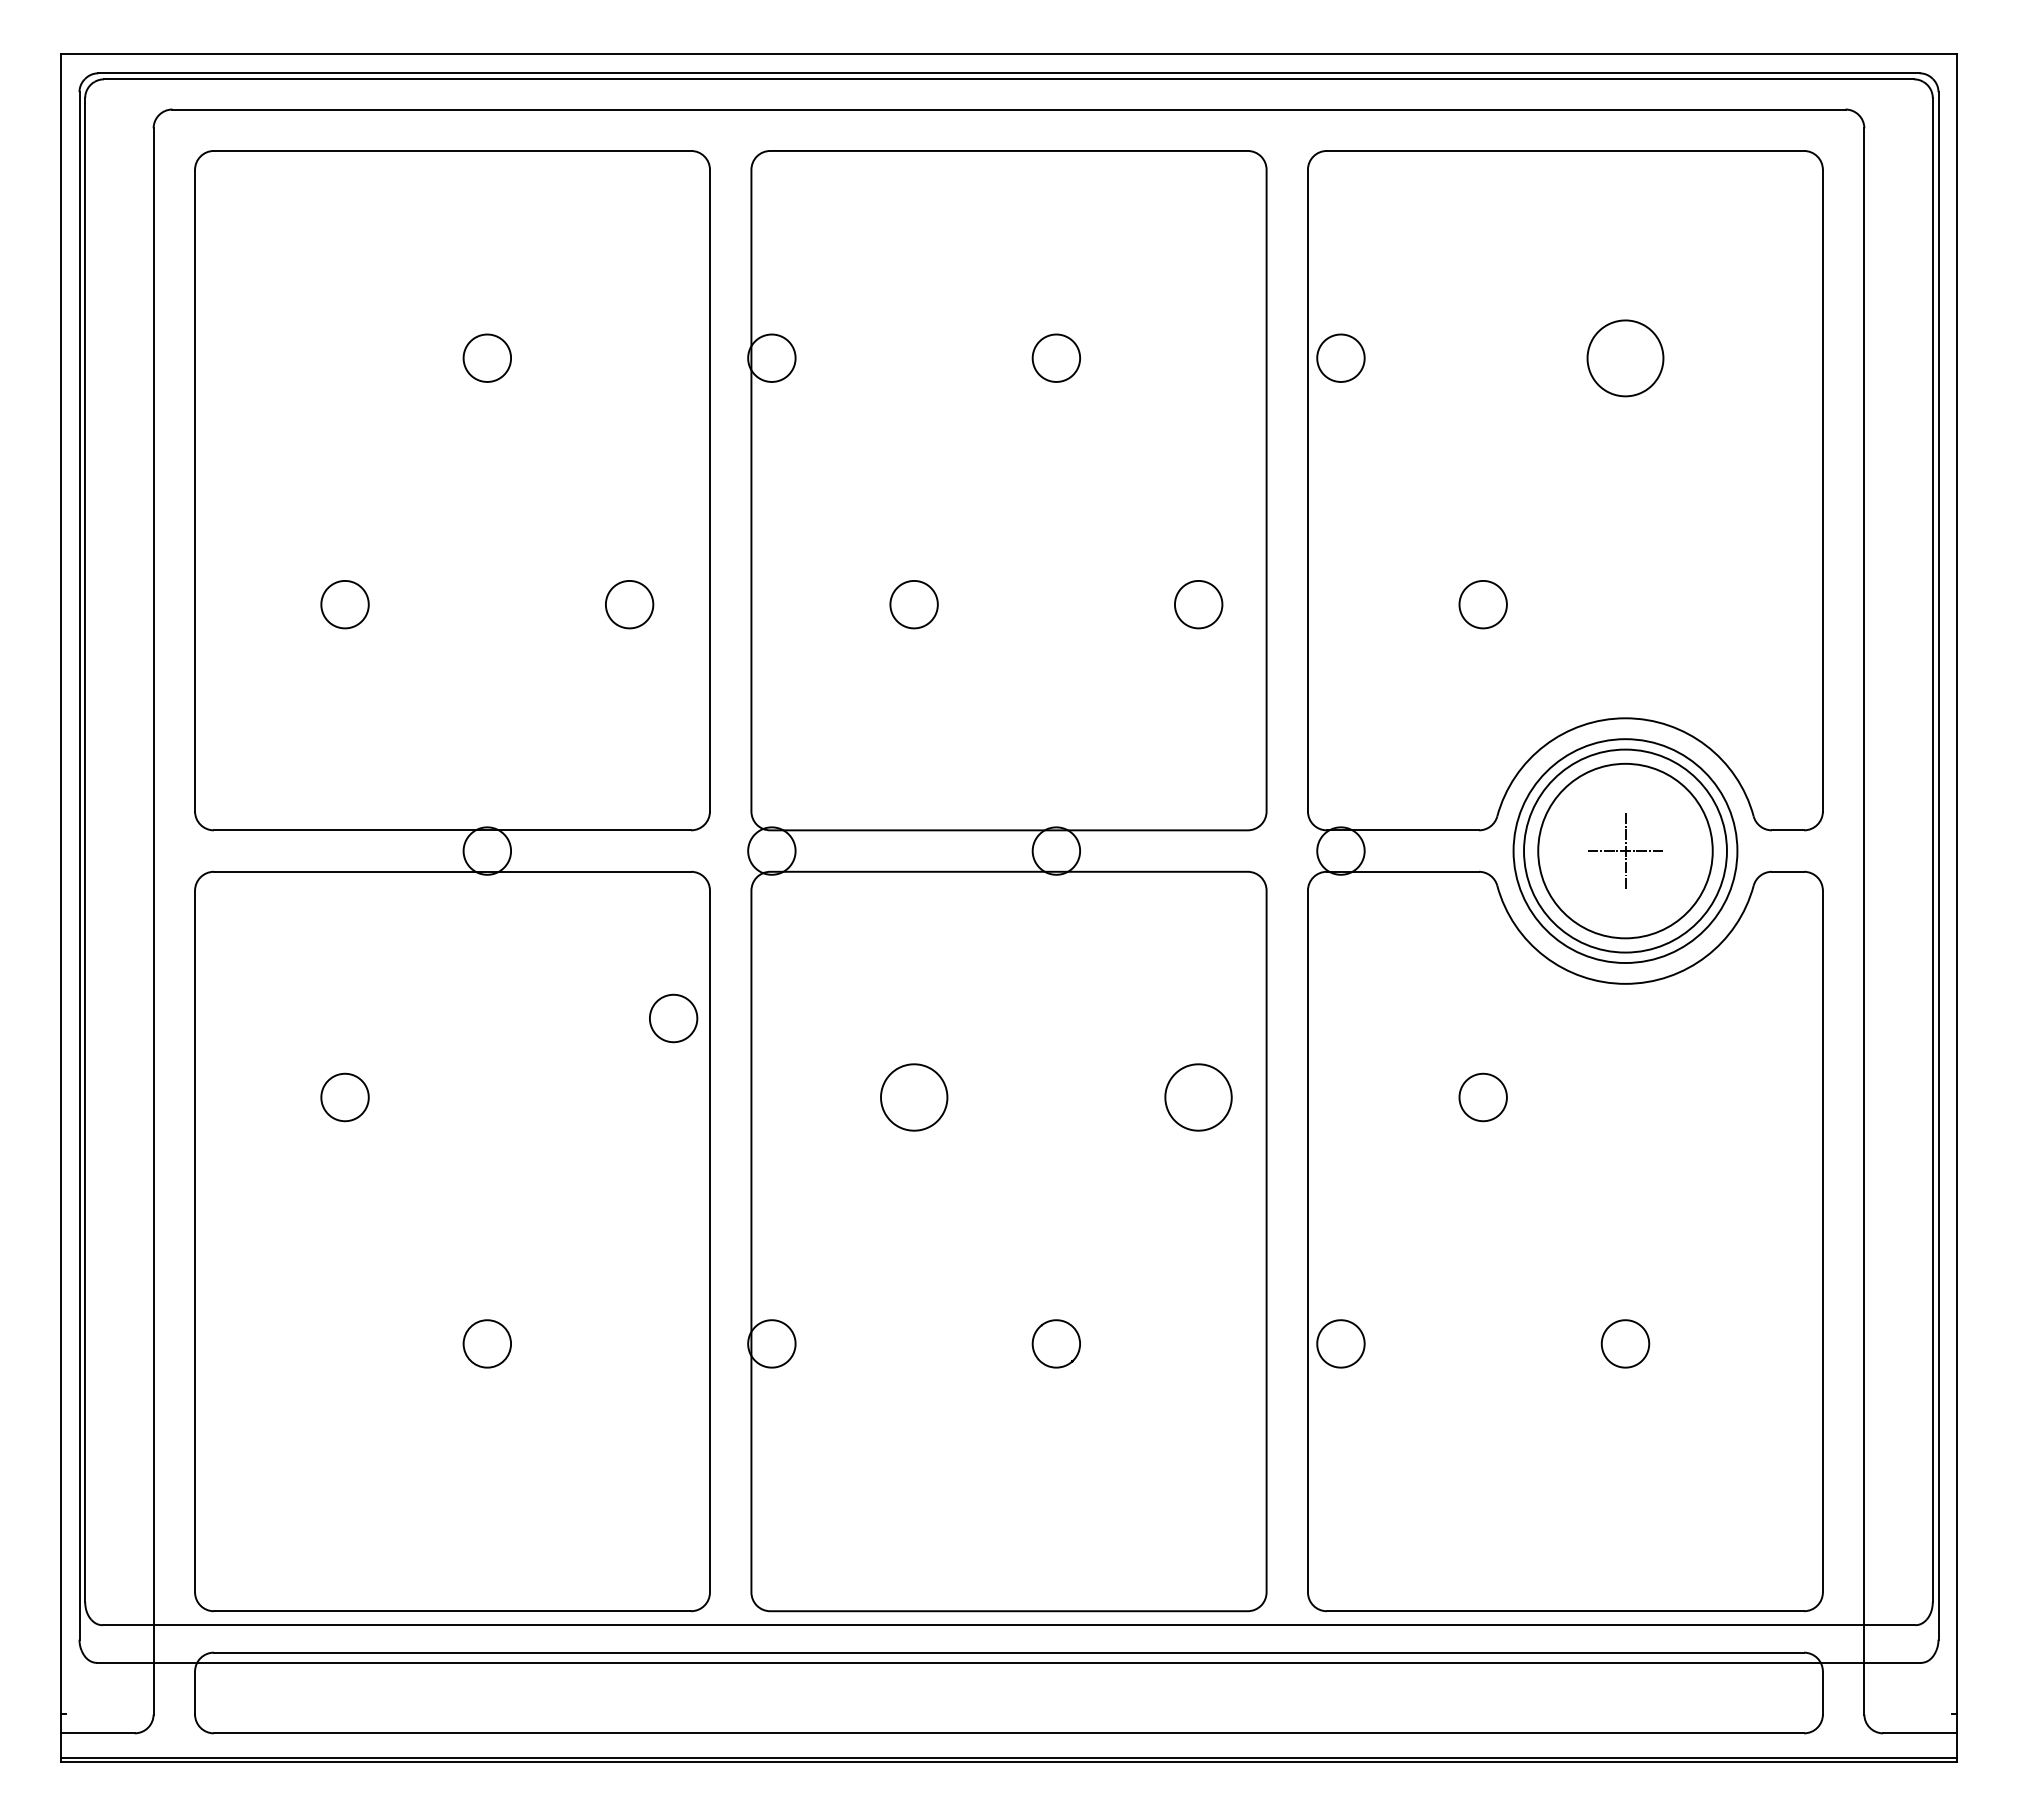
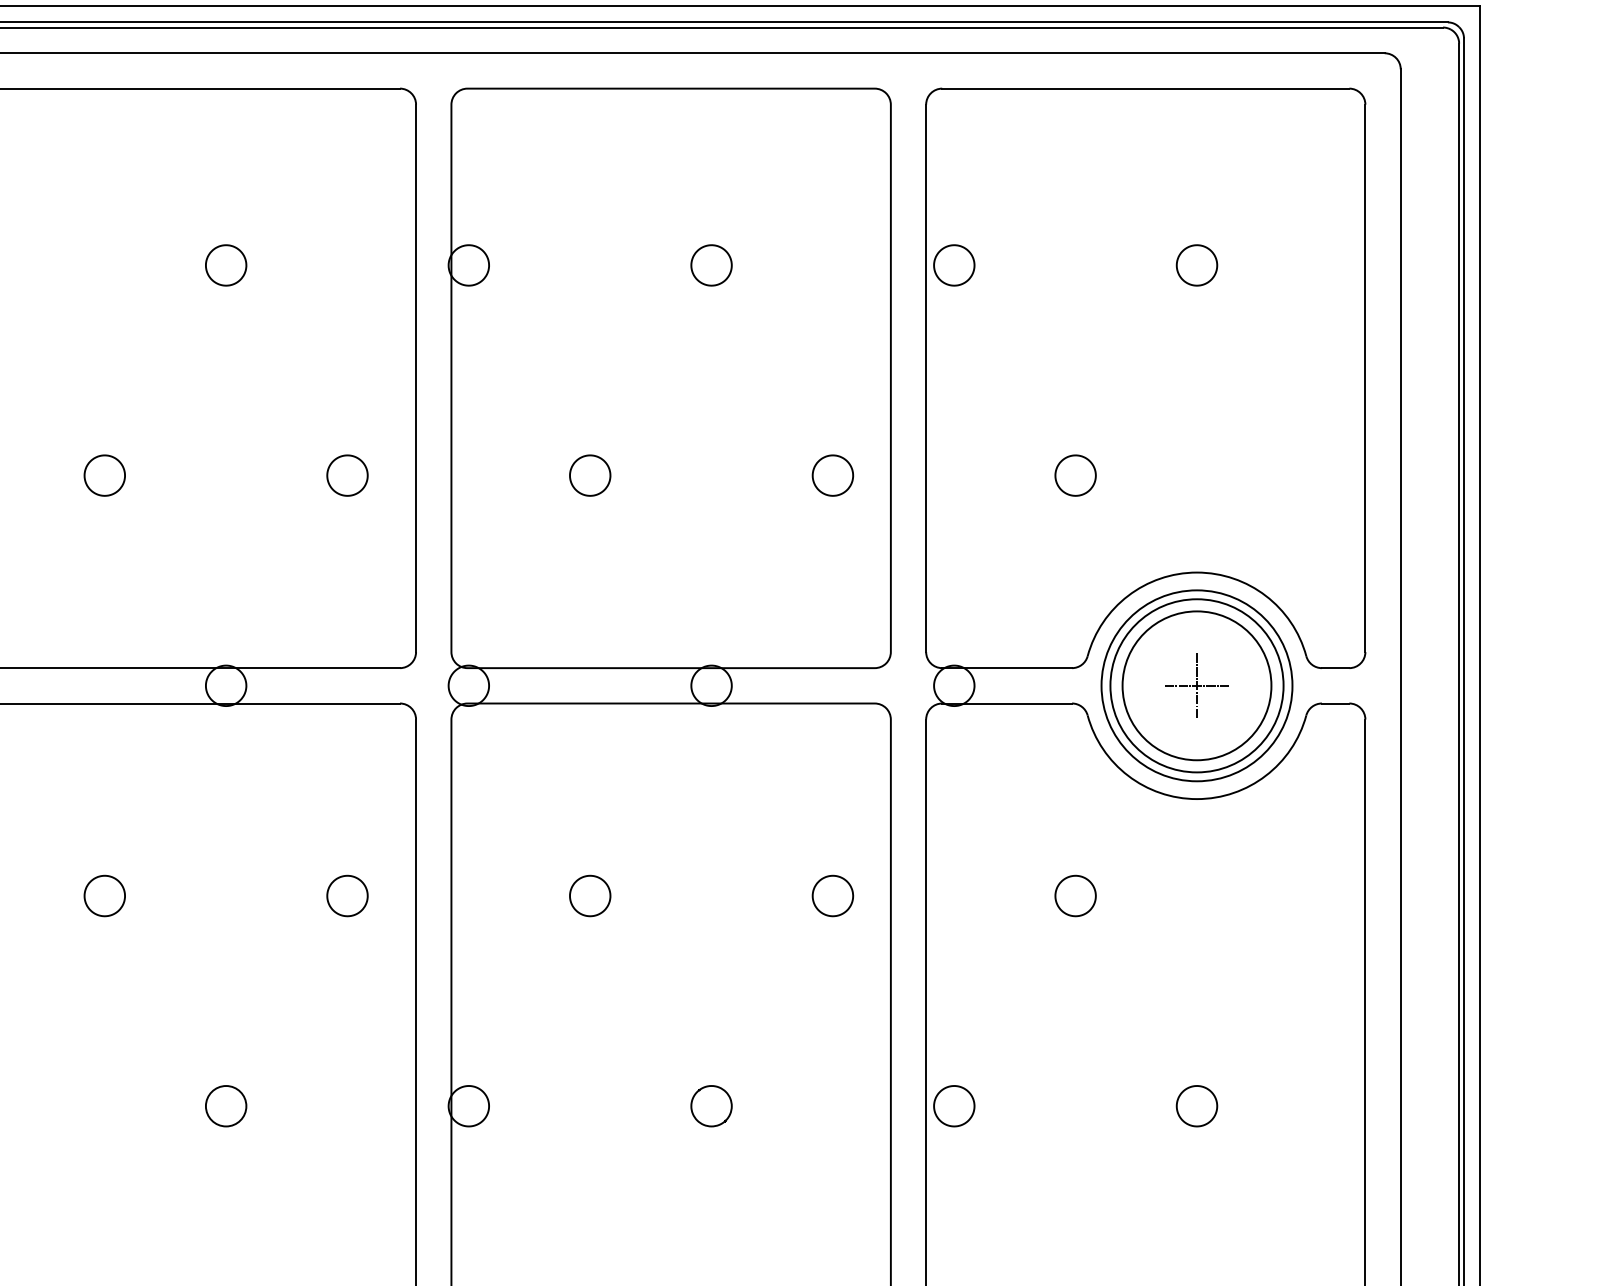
part: (1625, 357) -> (1197, 264), size x0.62
part: (673, 1018) -> (347, 896), moved
part: (913, 1097) -> (589, 896), size x0.71
part: (1198, 1097) -> (832, 896), size x0.71

